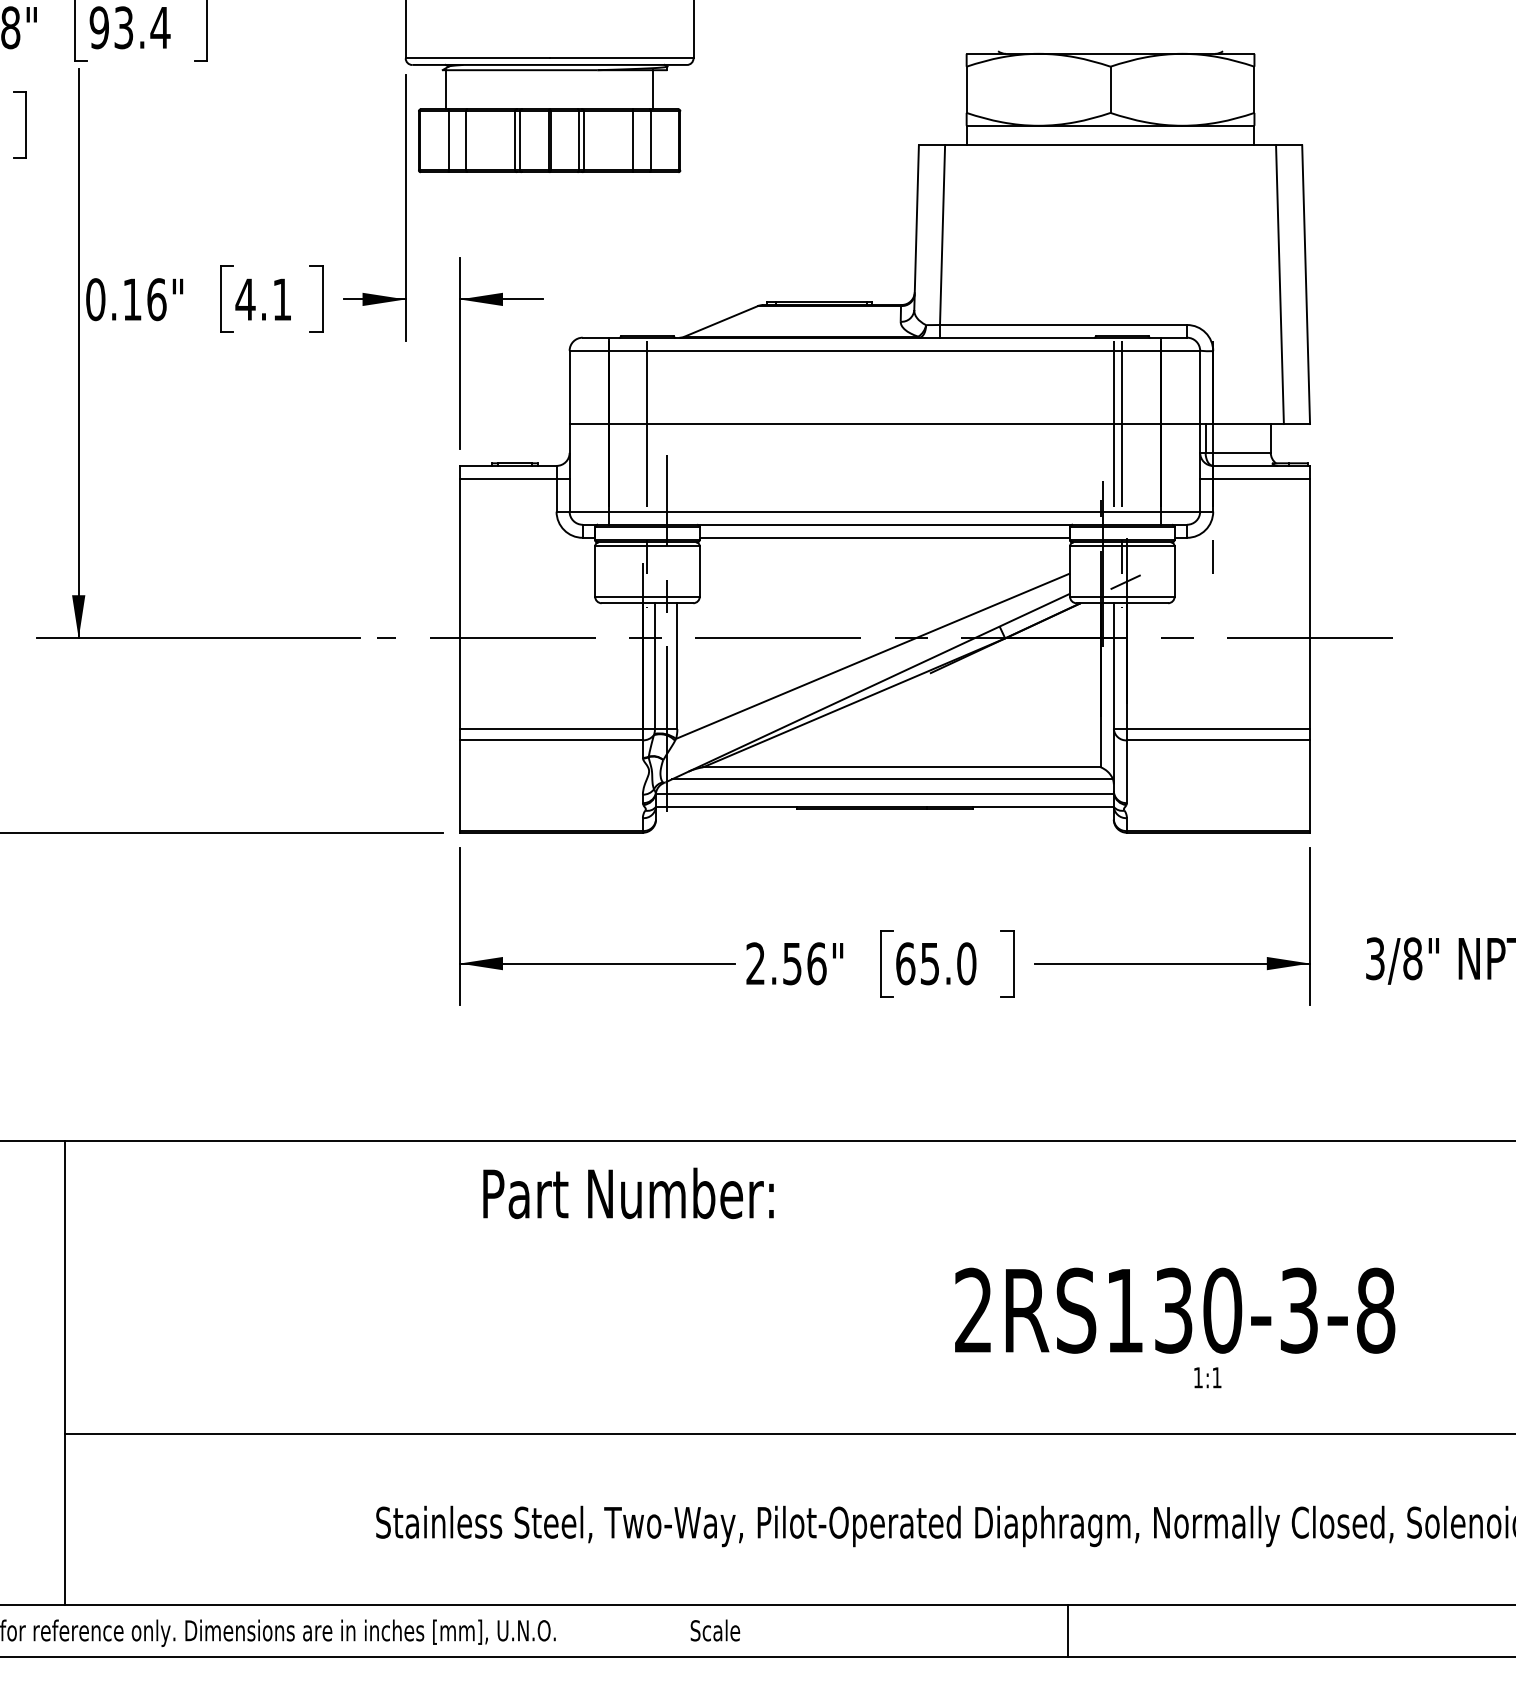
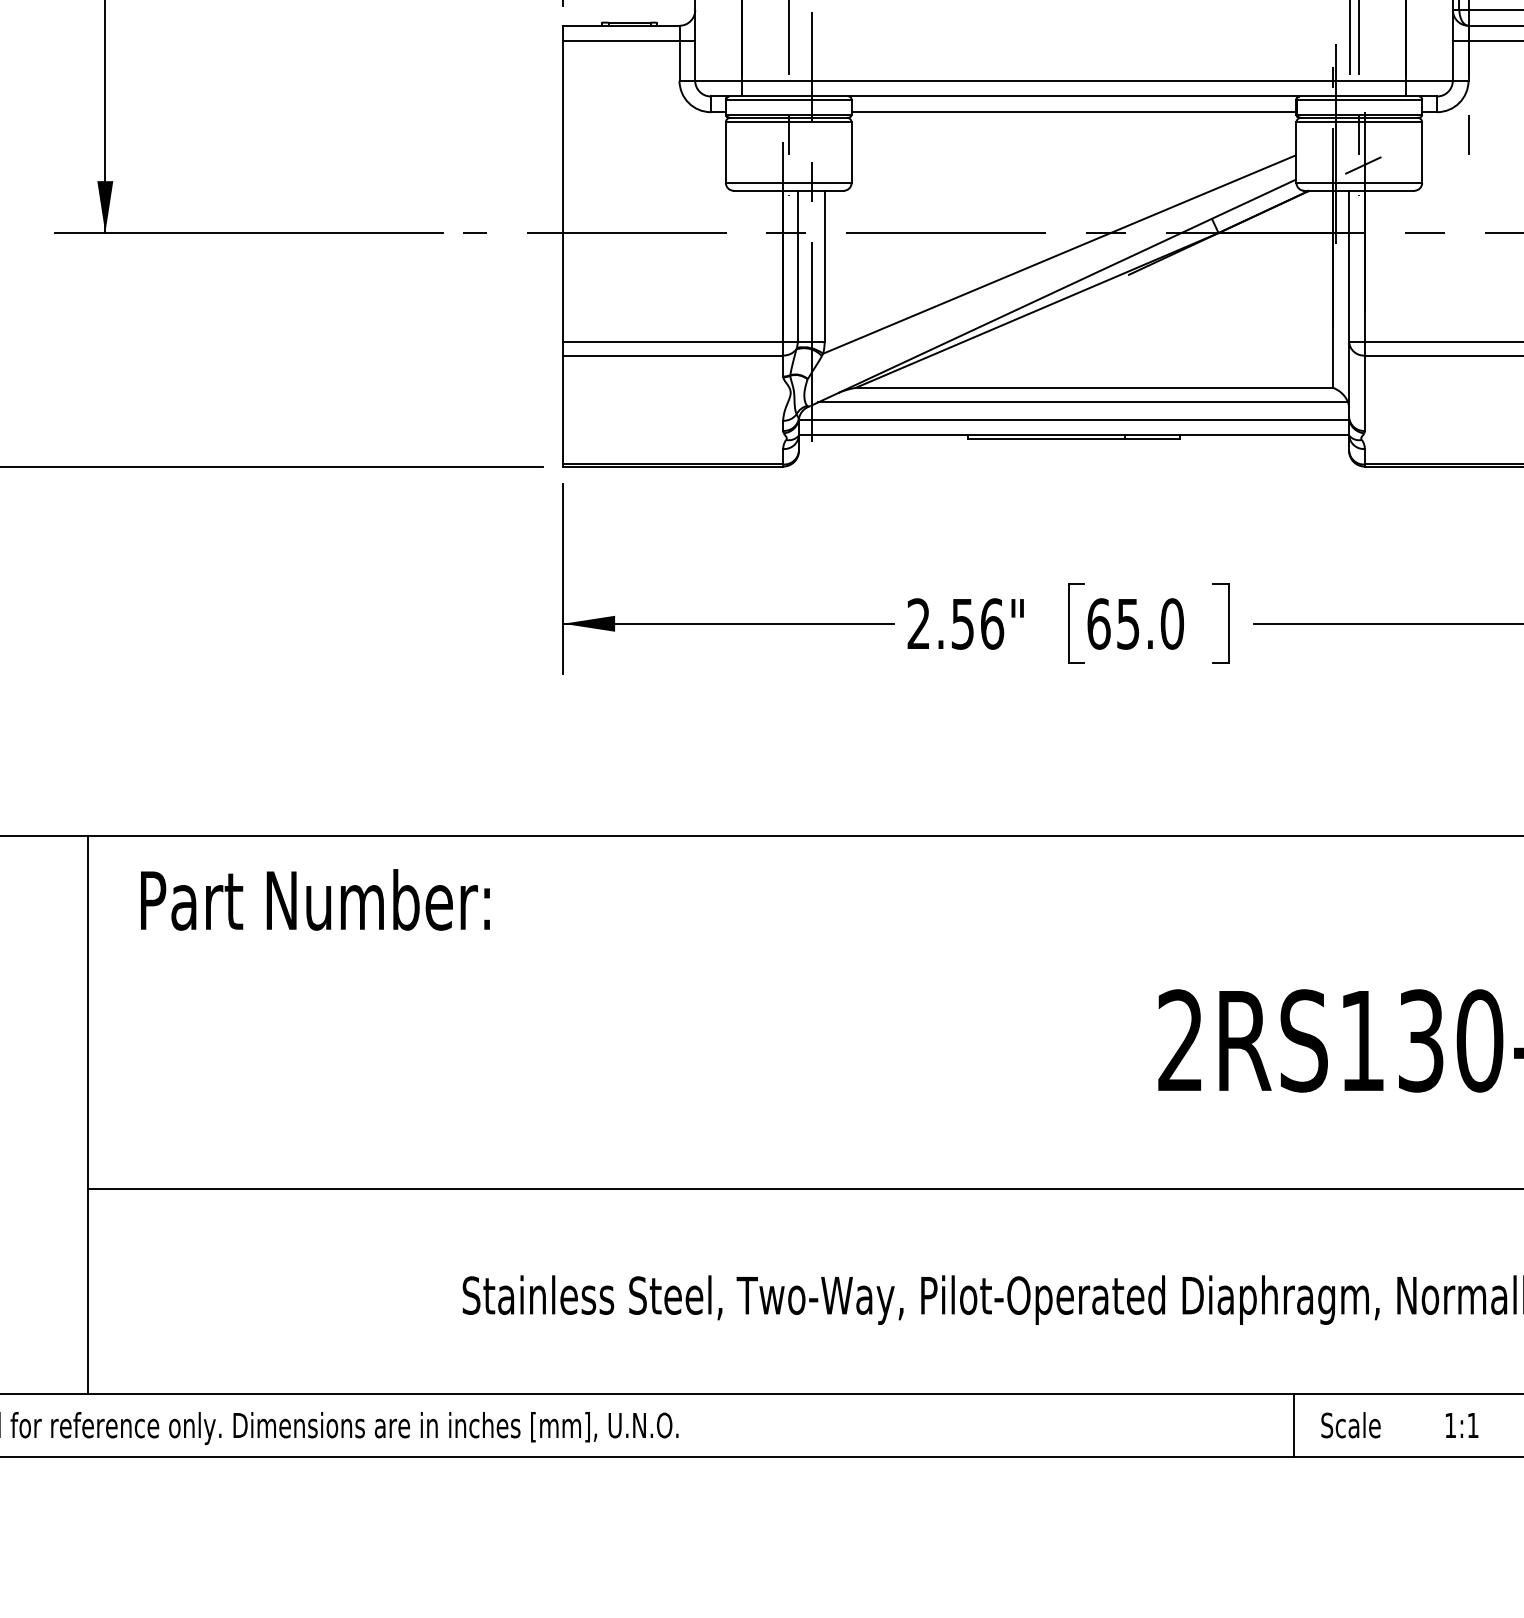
text: (628, 1193) -> (315, 900), moved
text: (1207, 1377) -> (1461, 1425), moved
text: (715, 1630) -> (1351, 1425), moved

